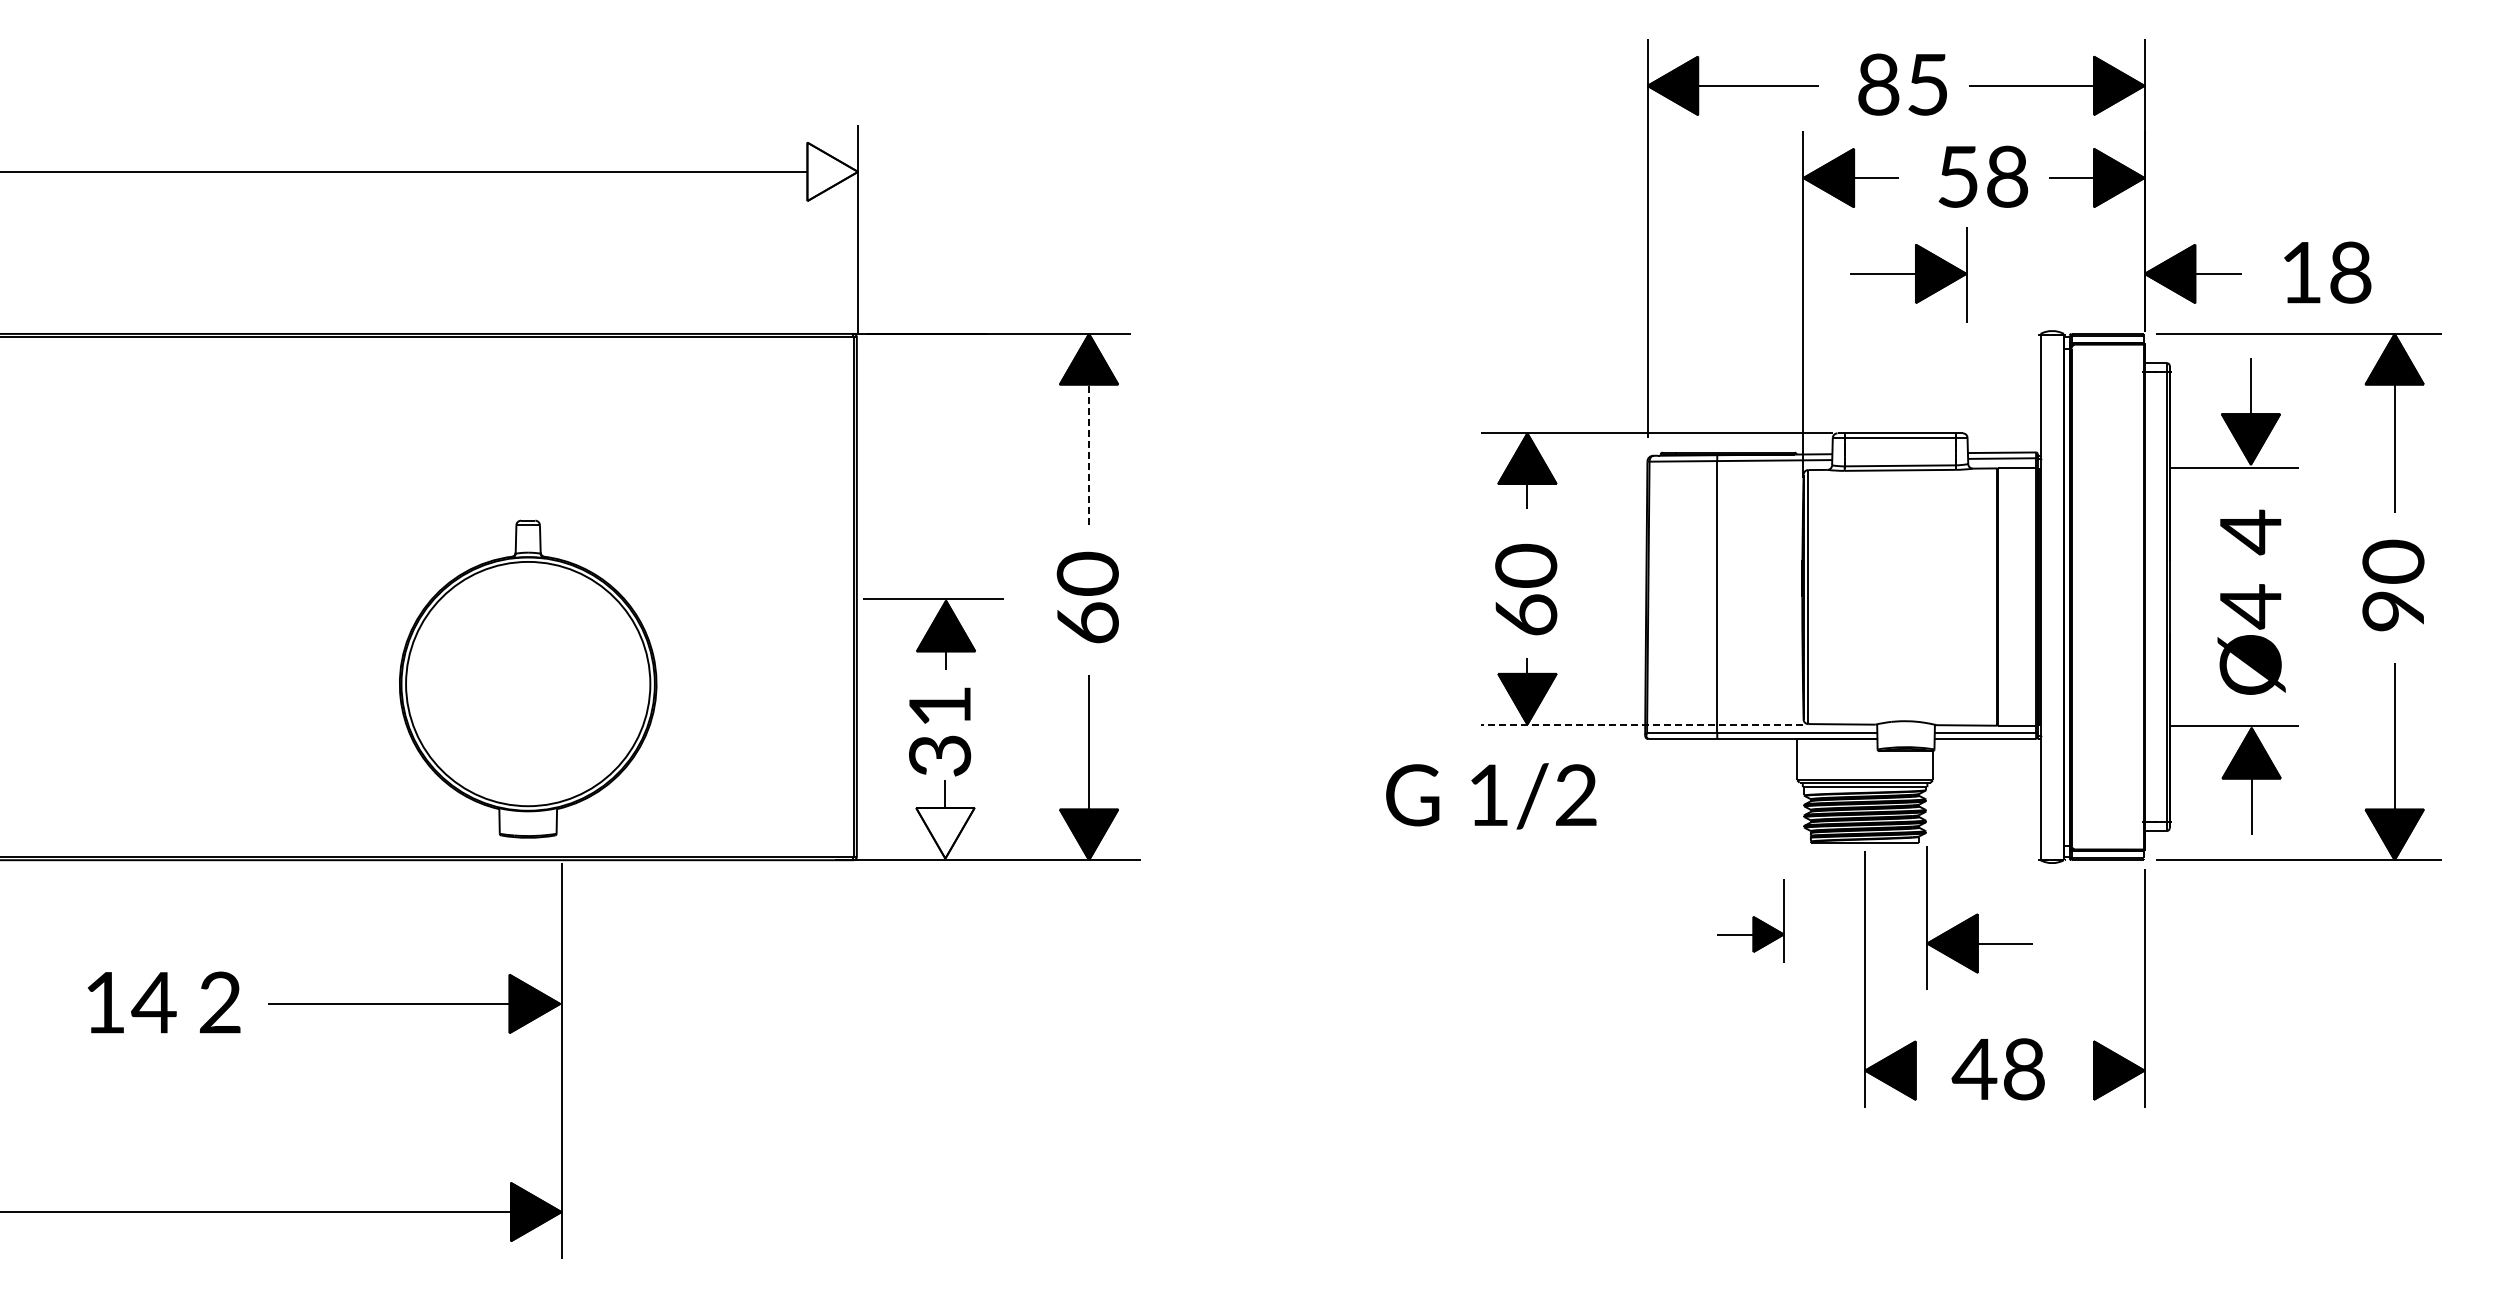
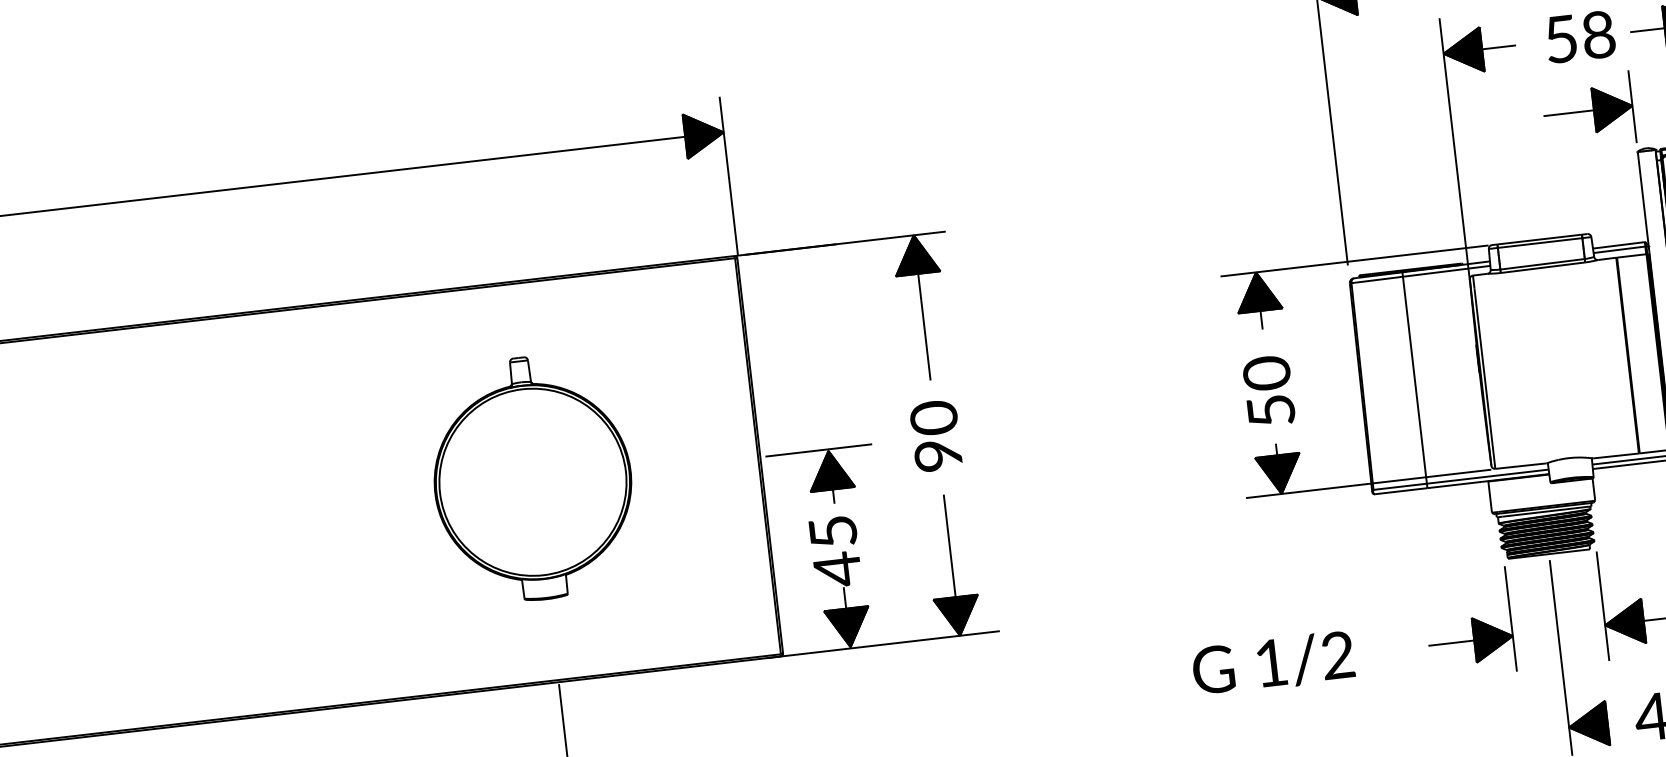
fill: (832, 171) -> (704, 134), added
part: (1908, 274) -> (1588, 111), moved
line: (1089, 454) -> (924, 327), dashed -> solid
text: (1526, 614) -> (1271, 410), 60 -> 50
text: (1087, 622) -> (937, 455), 60 -> 90
part: (528, 678) -> (532, 478), moved
line: (1641, 724) -> (1368, 483), dashed -> solid
text: (940, 733) -> (835, 552), 31 -> 45
text: (1491, 796) -> (1273, 663), moved
fill: (945, 833) -> (848, 628), added
part: (1750, 920) -> (1468, 623), size x1.67

